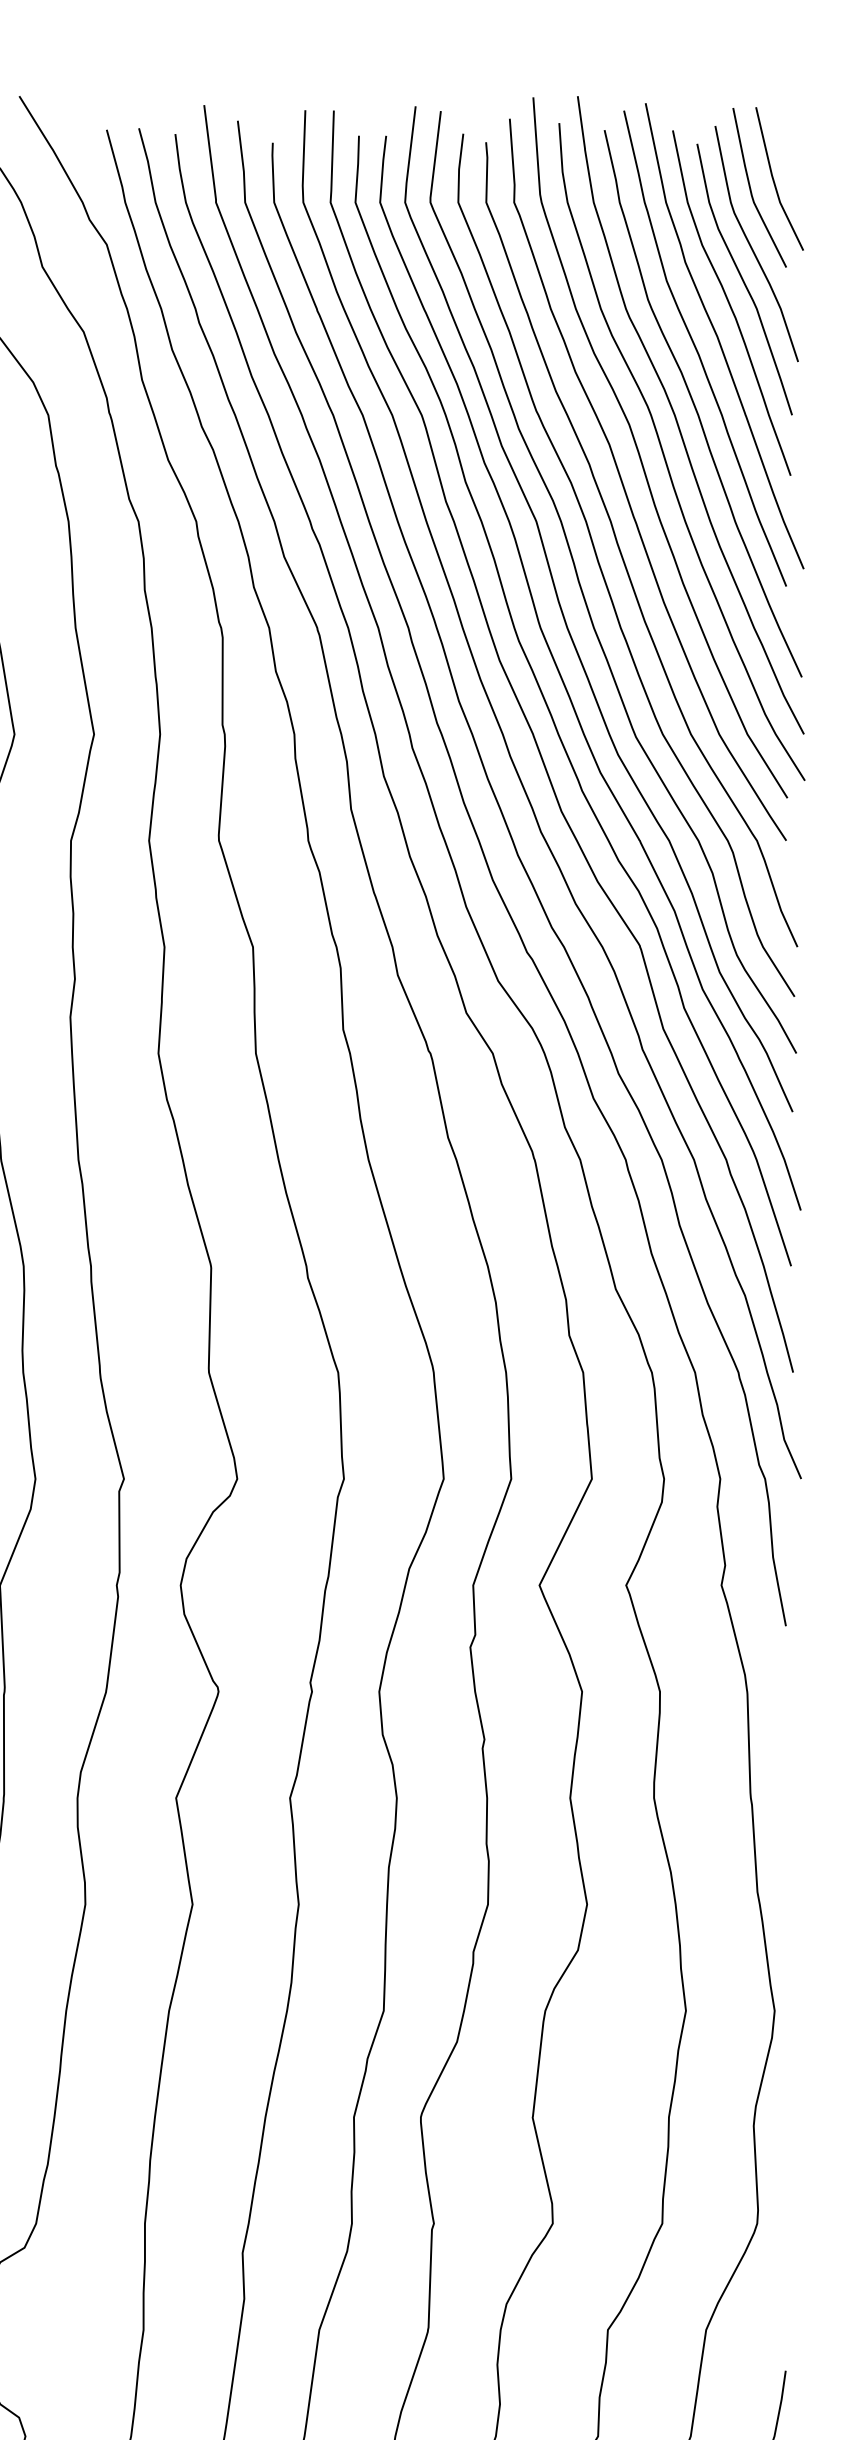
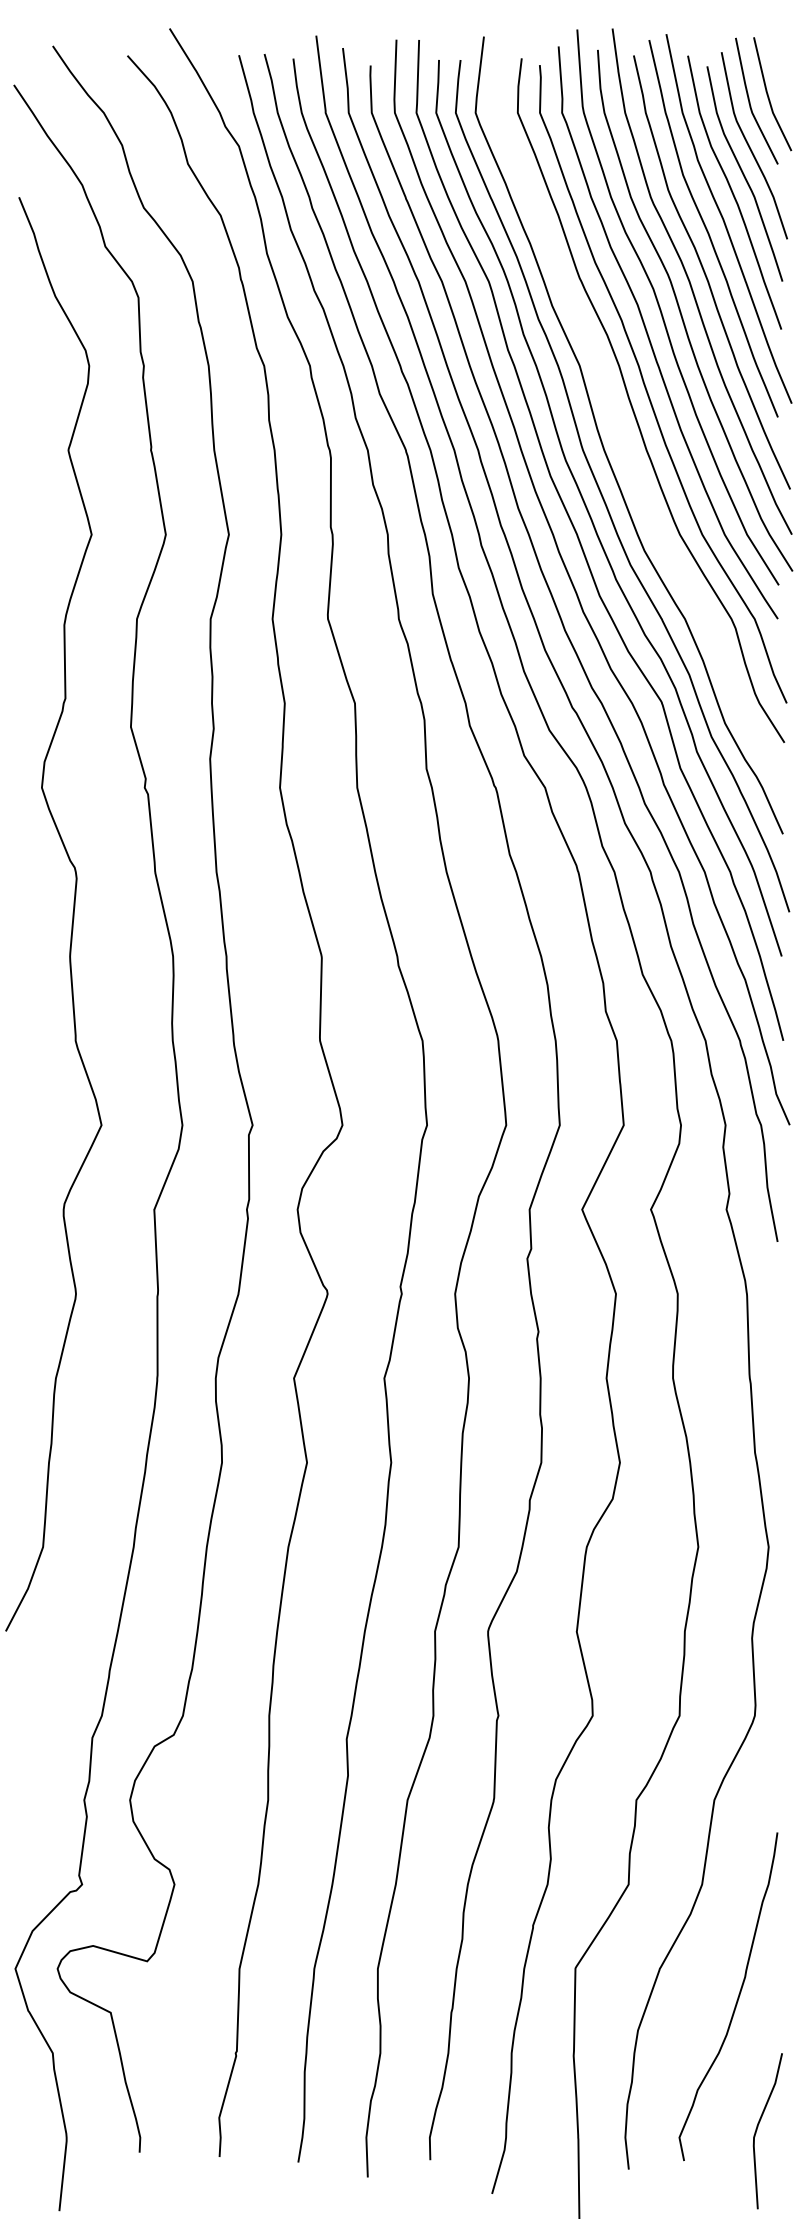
curve: (584, 592) -> (617, 422), removed

